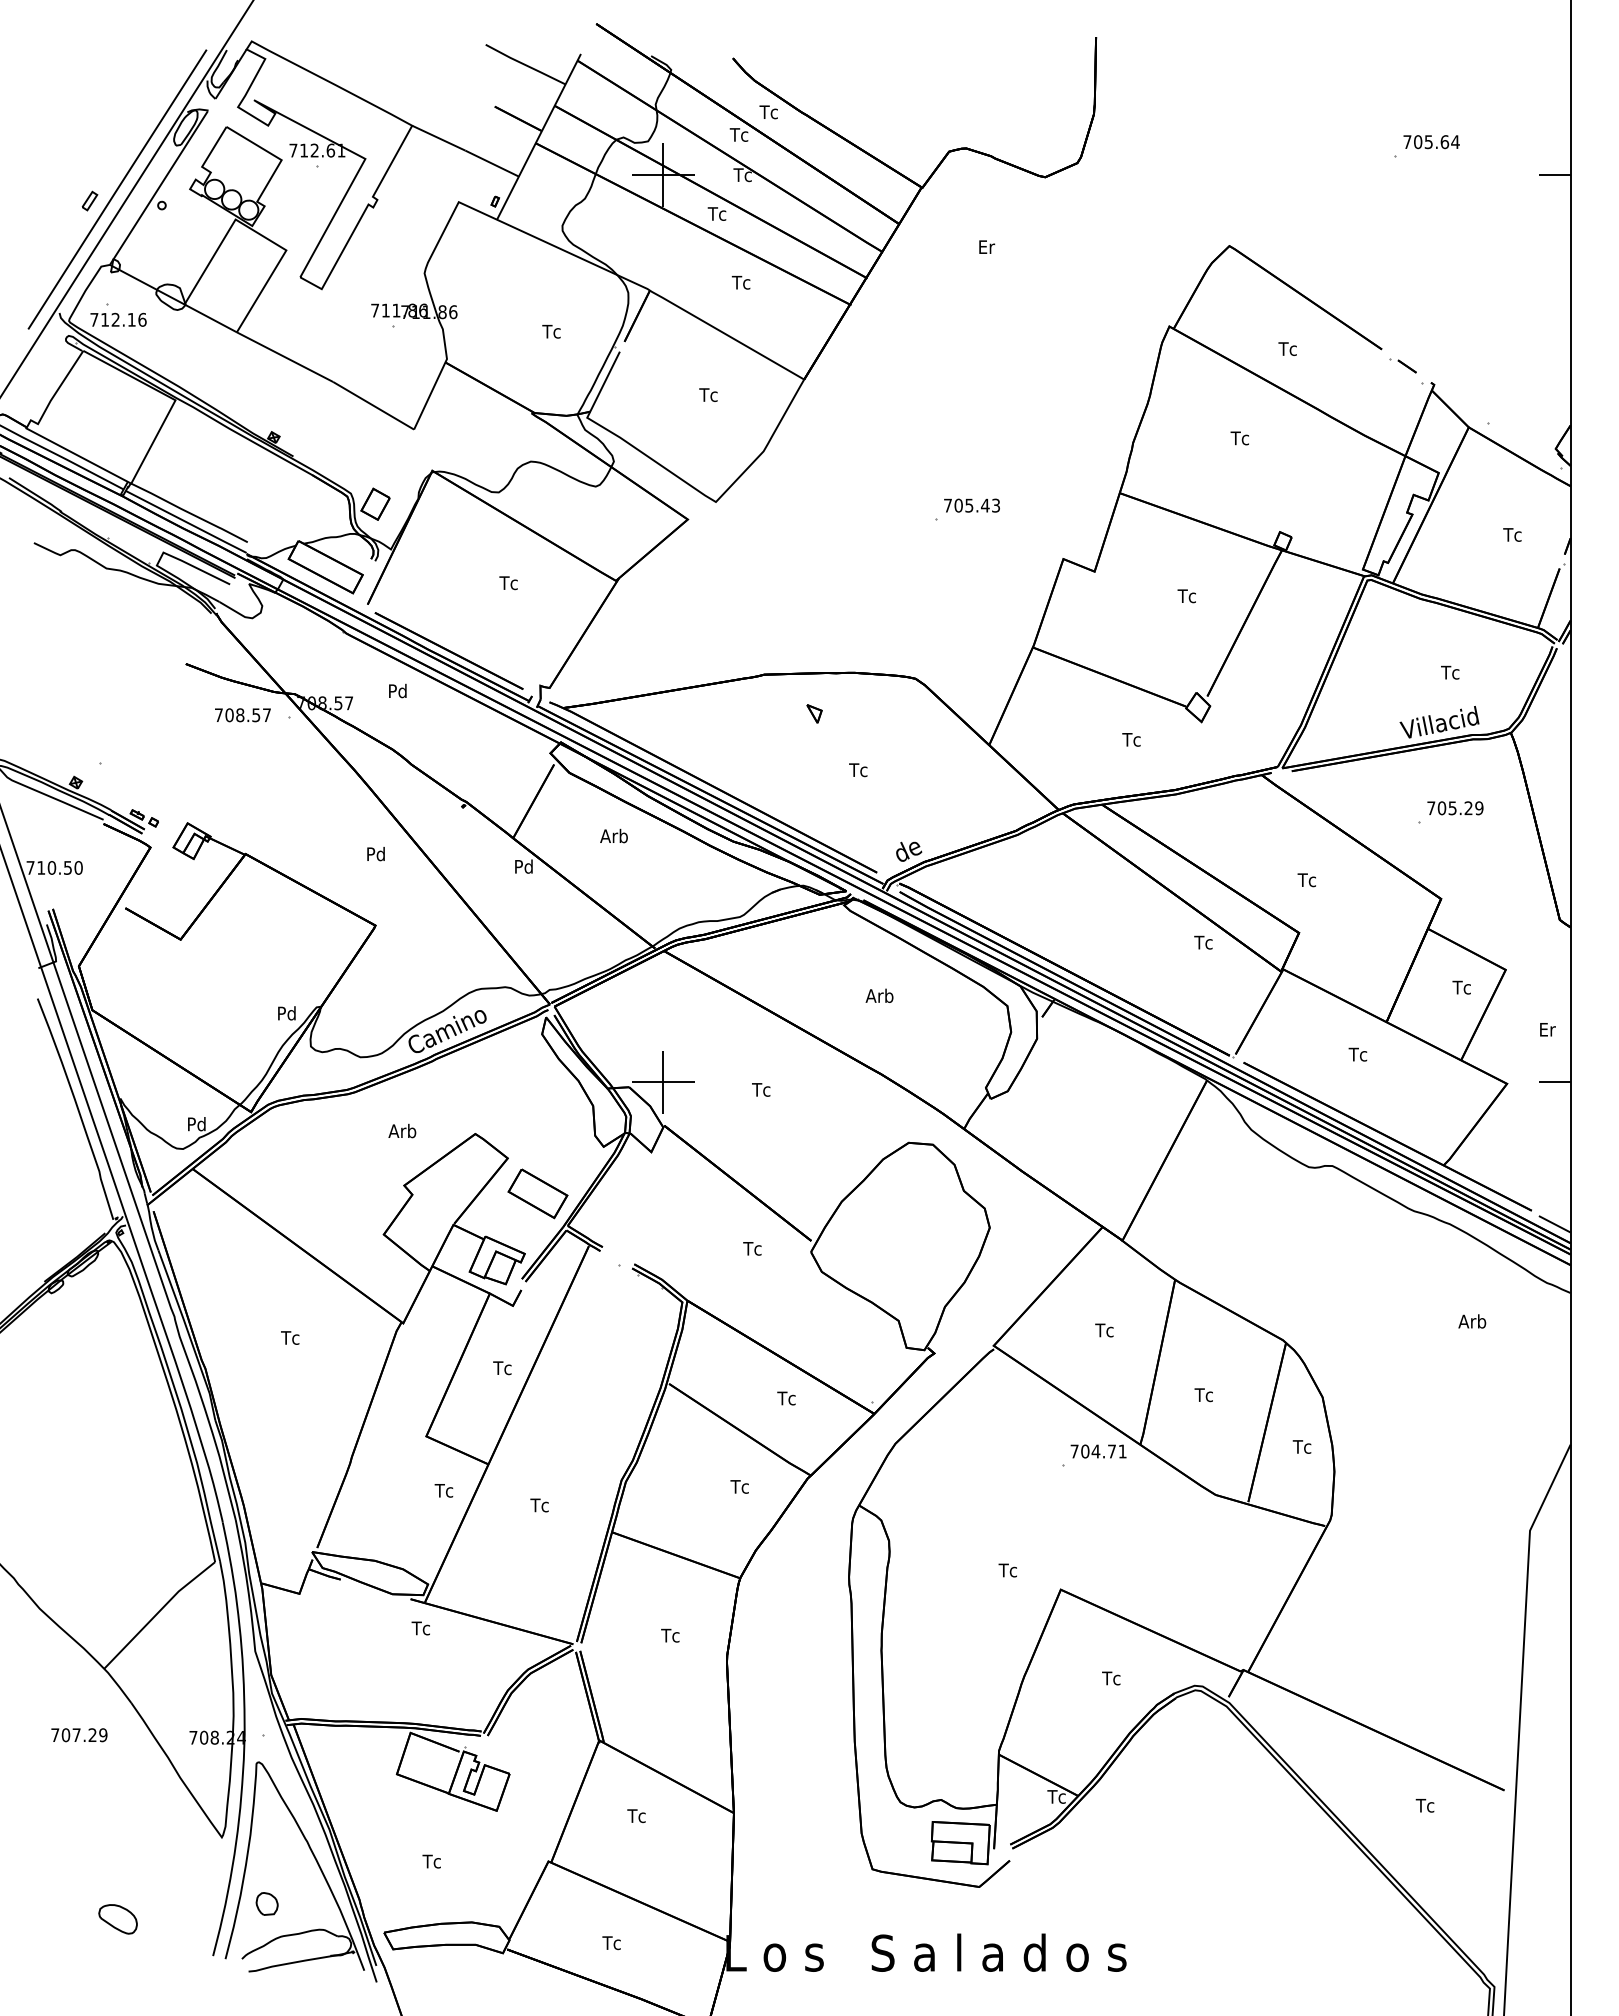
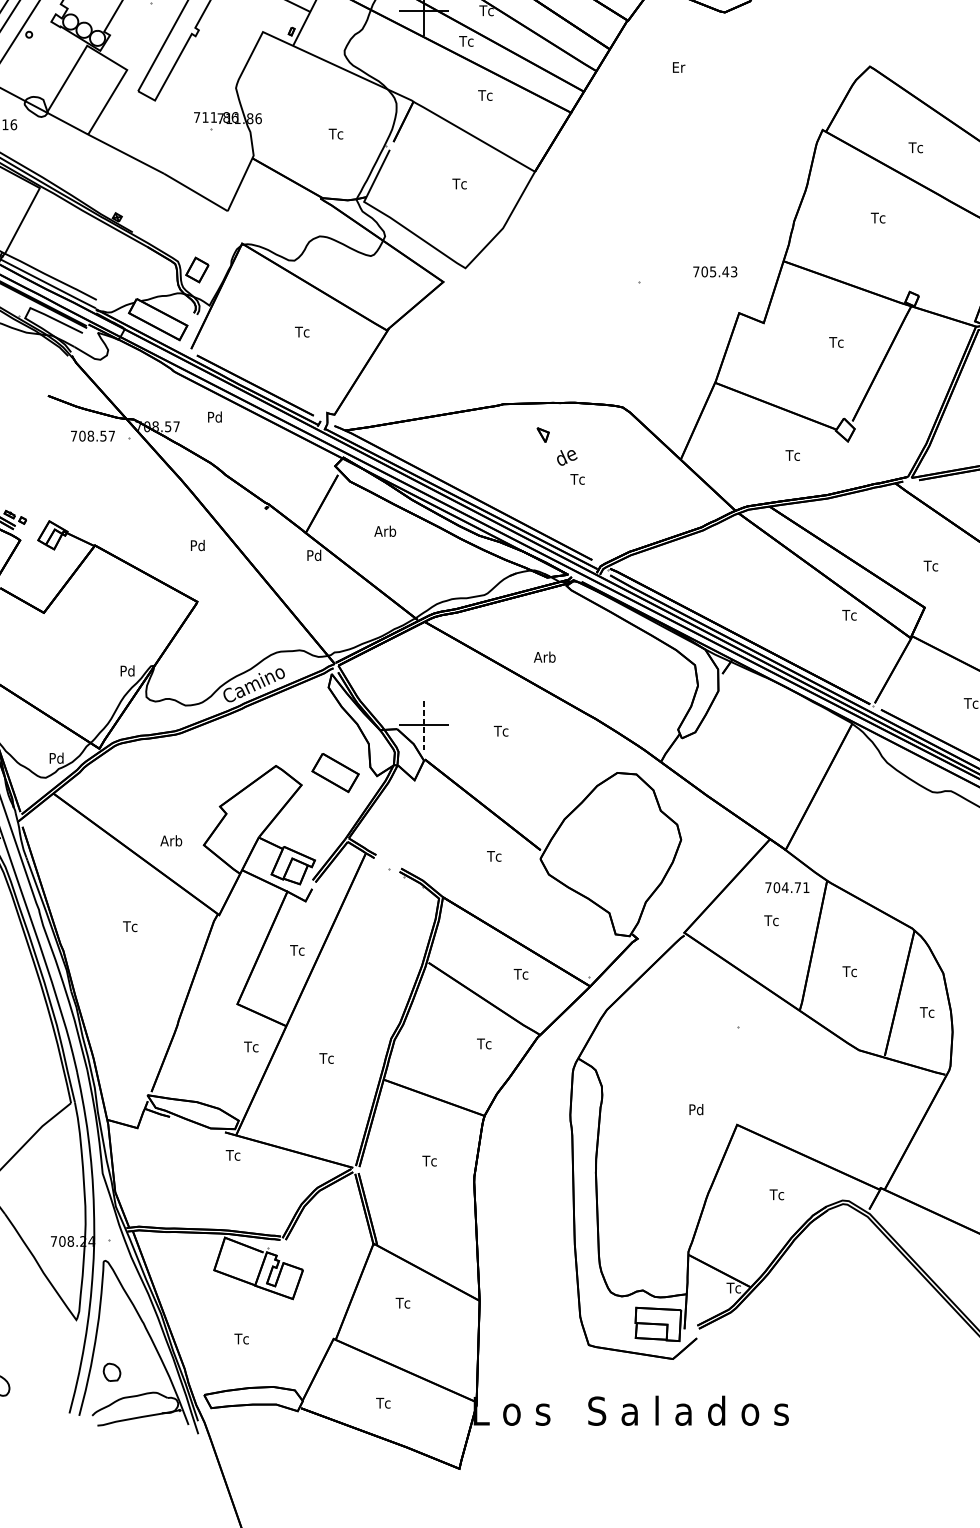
text: (971, 505) -> (714, 271), moved
text: (909, 851) -> (567, 457), moved
text: (879, 995) -> (544, 656), moved
line: (663, 1082) -> (424, 725), solid -> dashed
text: (402, 1130) -> (171, 840), moved
part: (537, 1193) -> (335, 772), moved
text: (1098, 1451) -> (787, 887), moved
text: (1007, 1570) -> (695, 1109), Tc -> Pd

